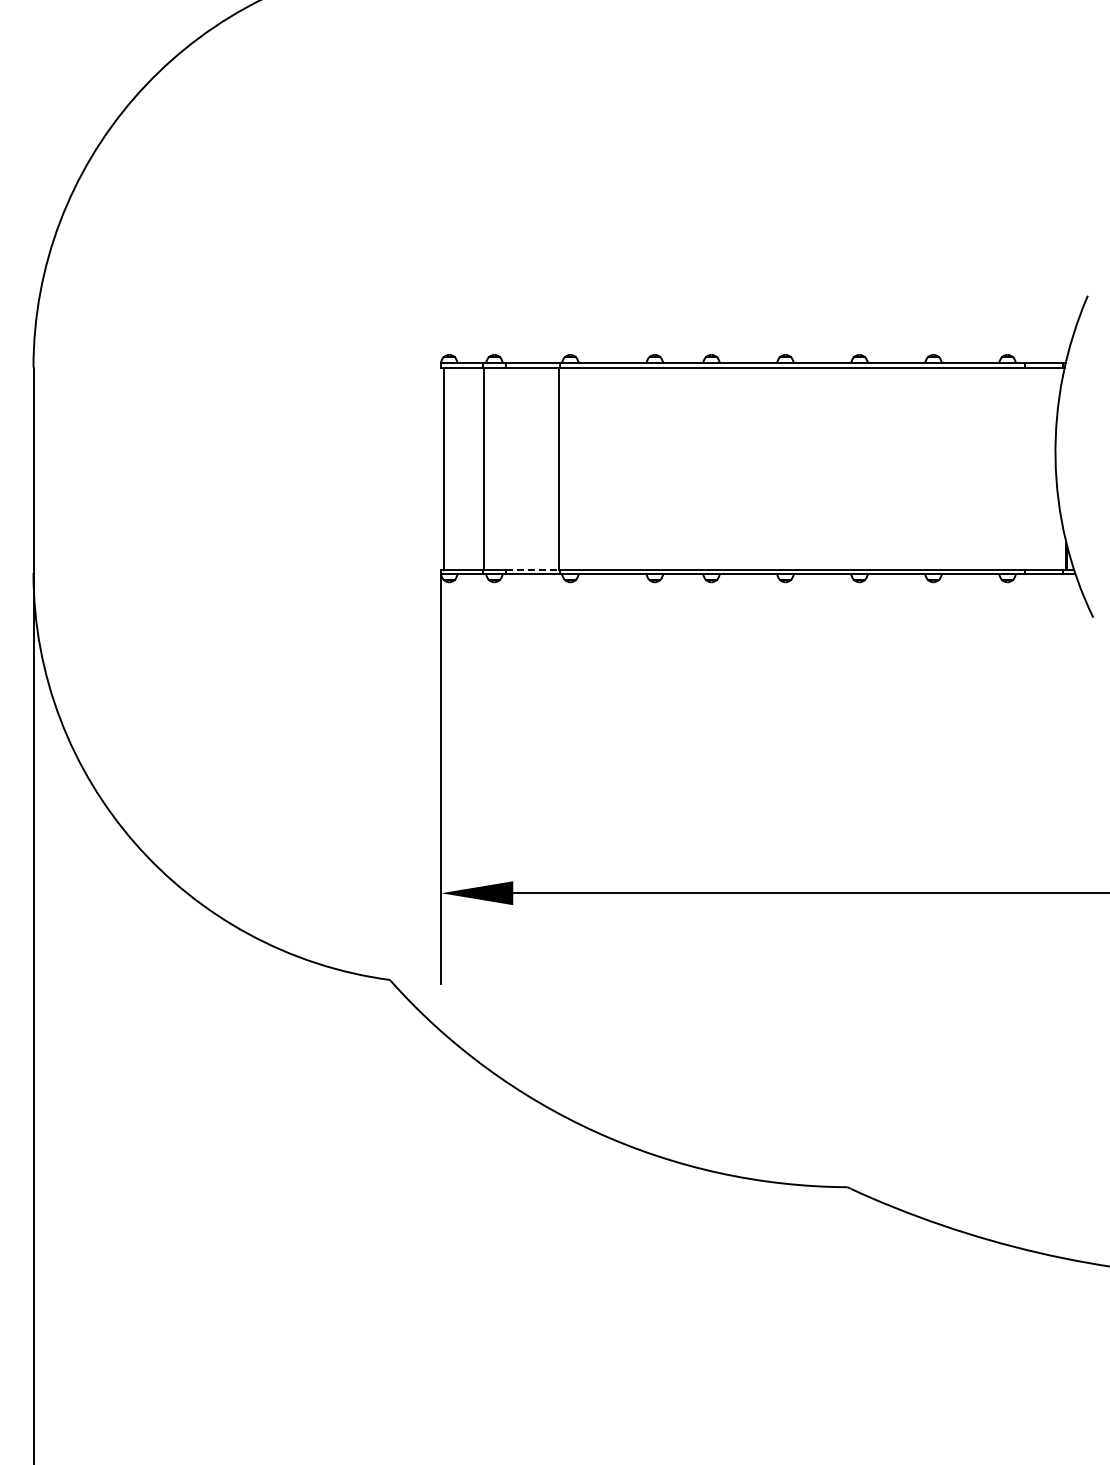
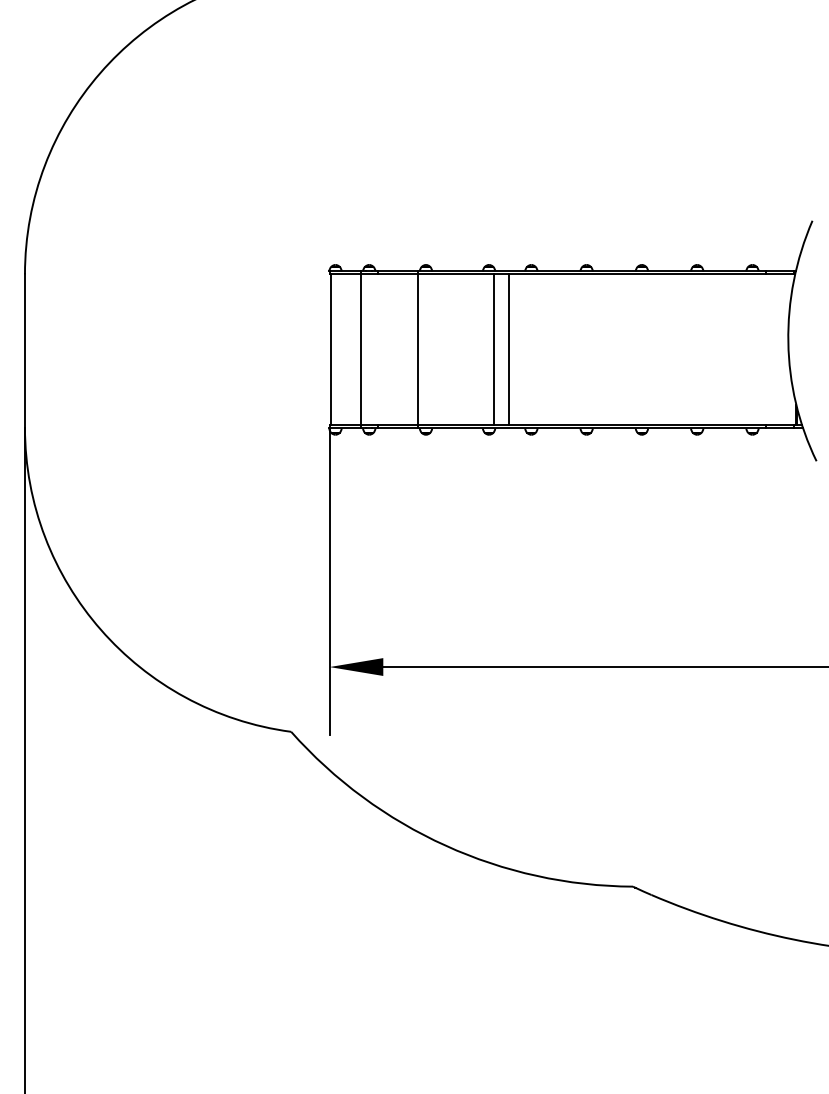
line: (662, 468) -> (494, 349), added
line: (681, 468) -> (508, 349), added
line: (533, 569) -> (398, 425), dashed -> solid

